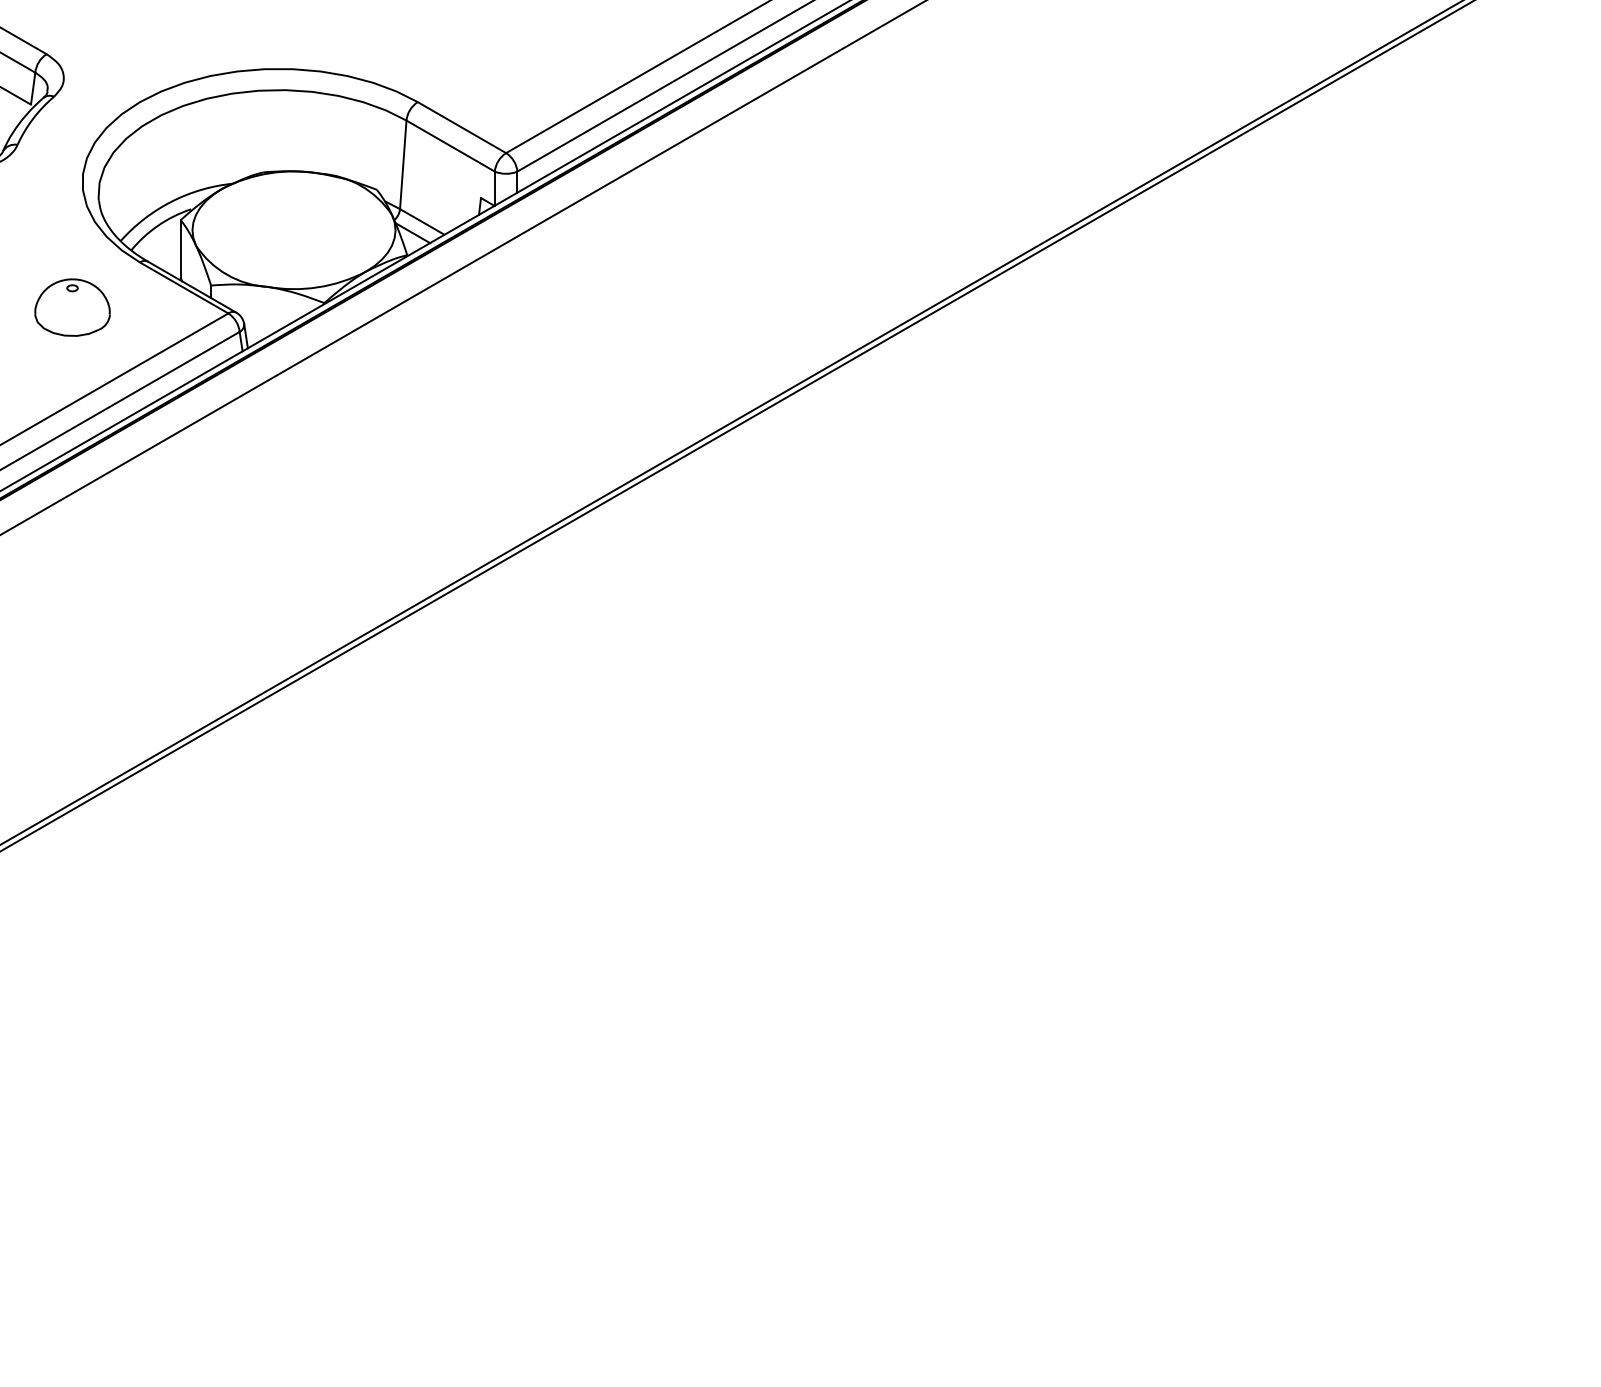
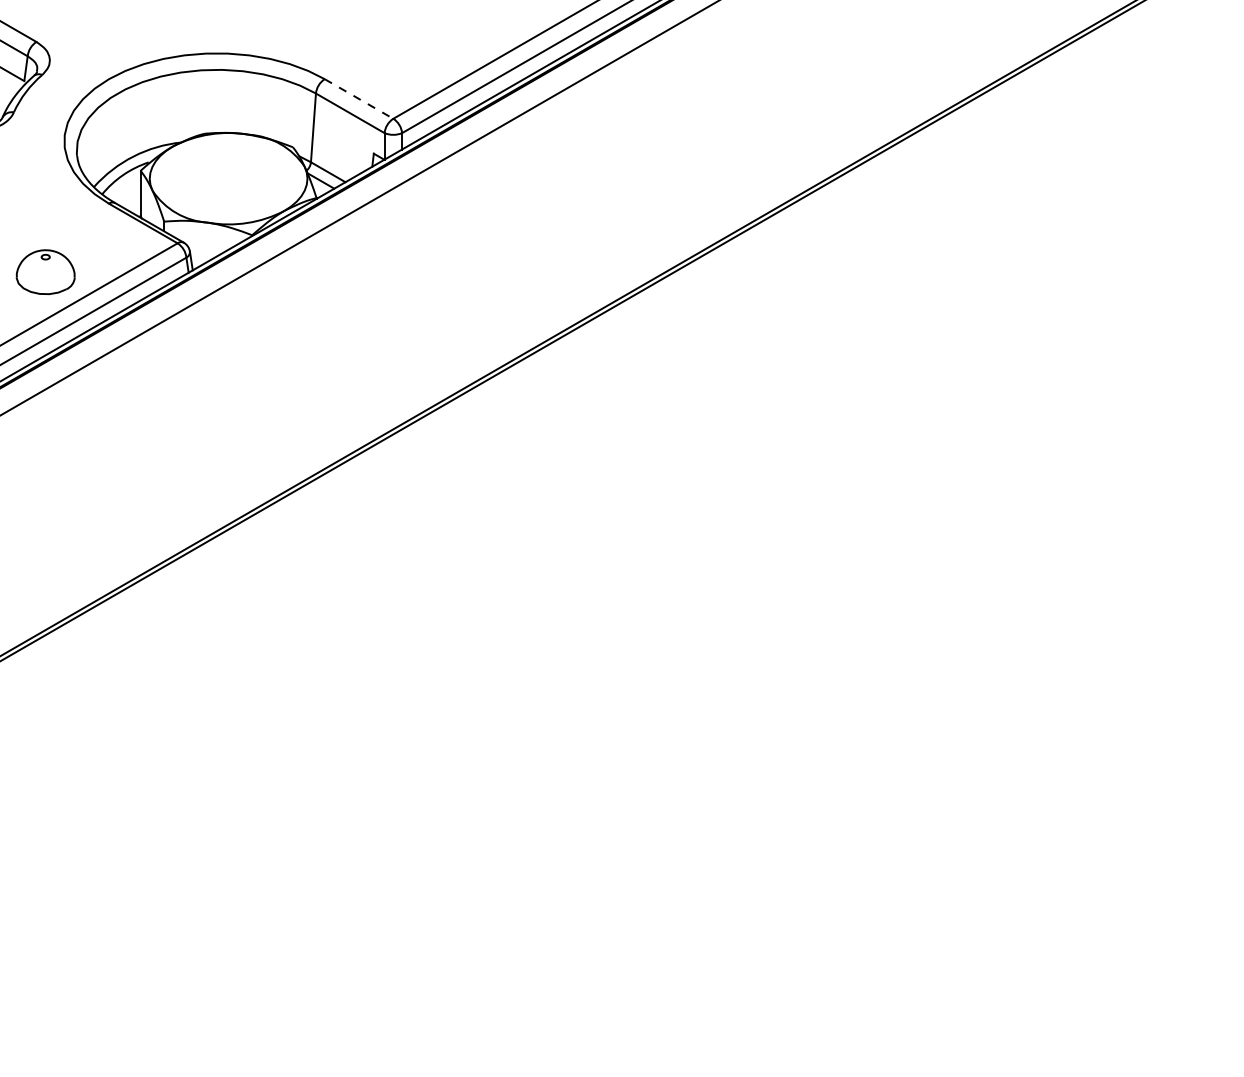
line: (462, 127) -> (359, 98), solid -> dashed
part: (72, 307) -> (45, 272), moved

